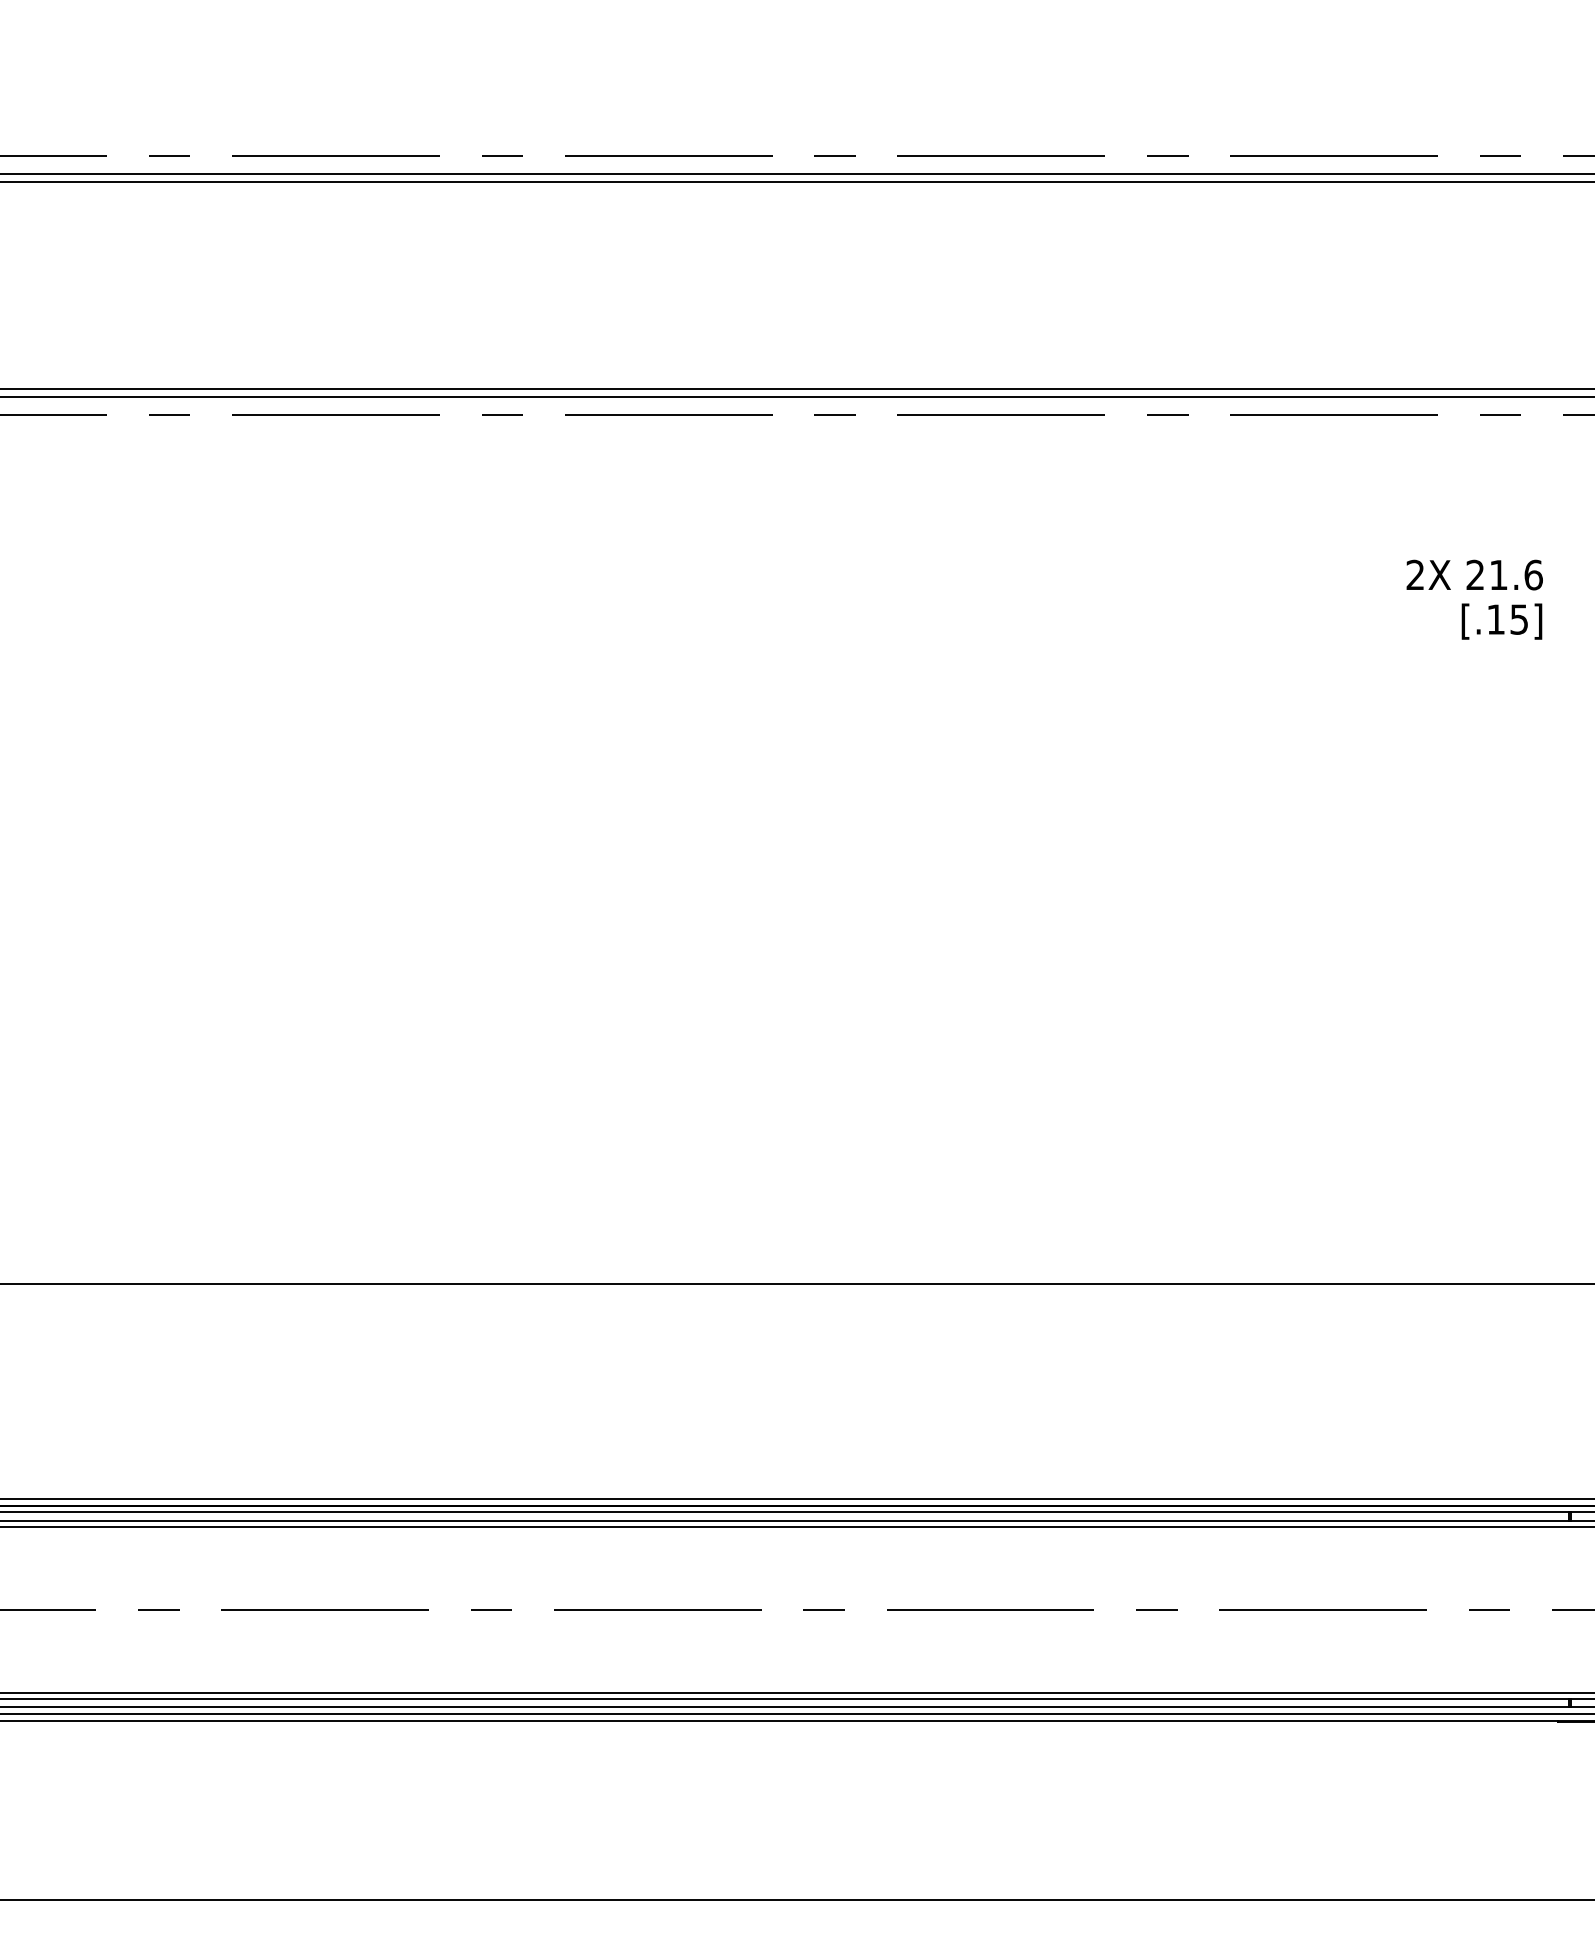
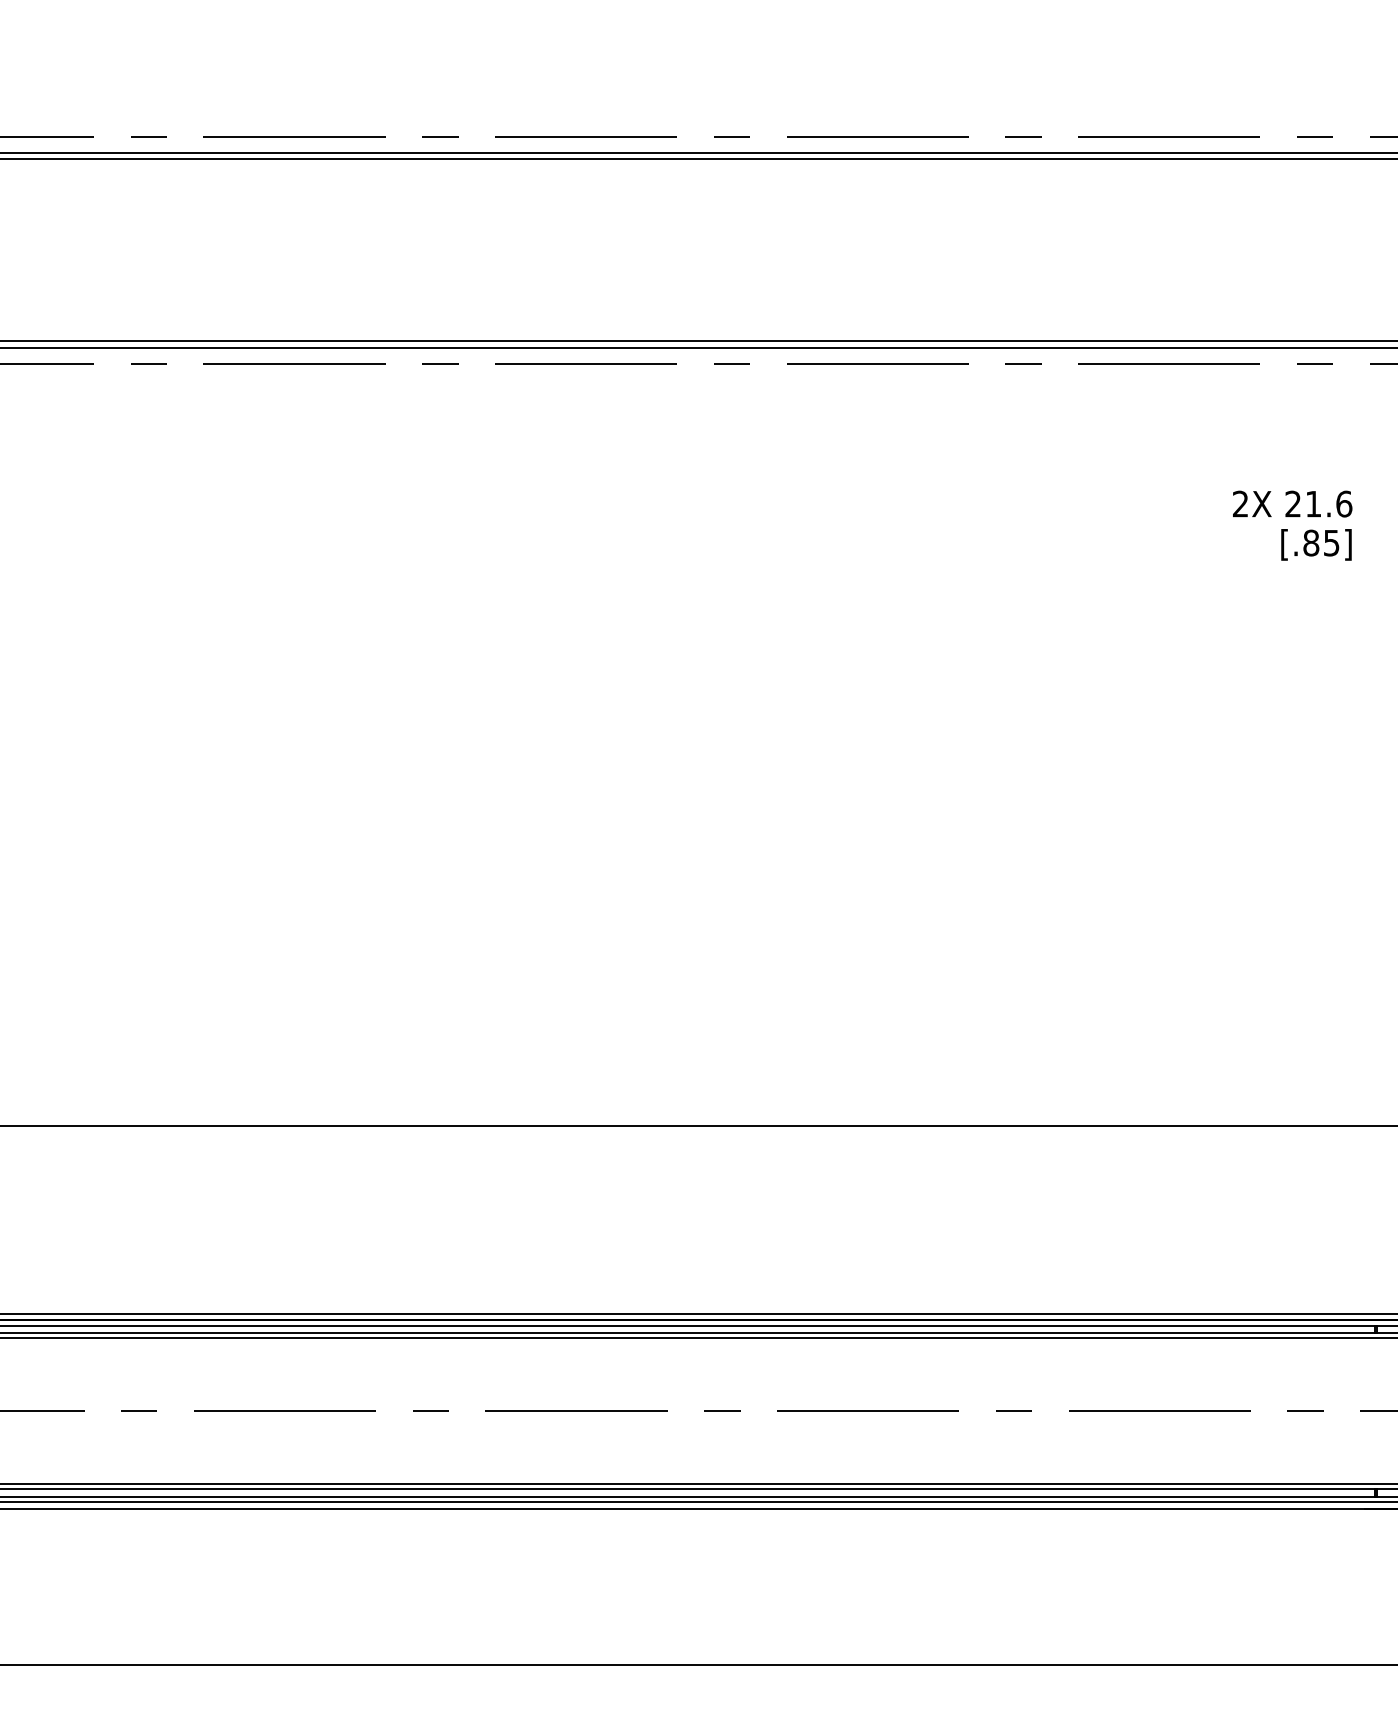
text: (1496, 619) -> (1311, 543), [.15] -> [.85]

